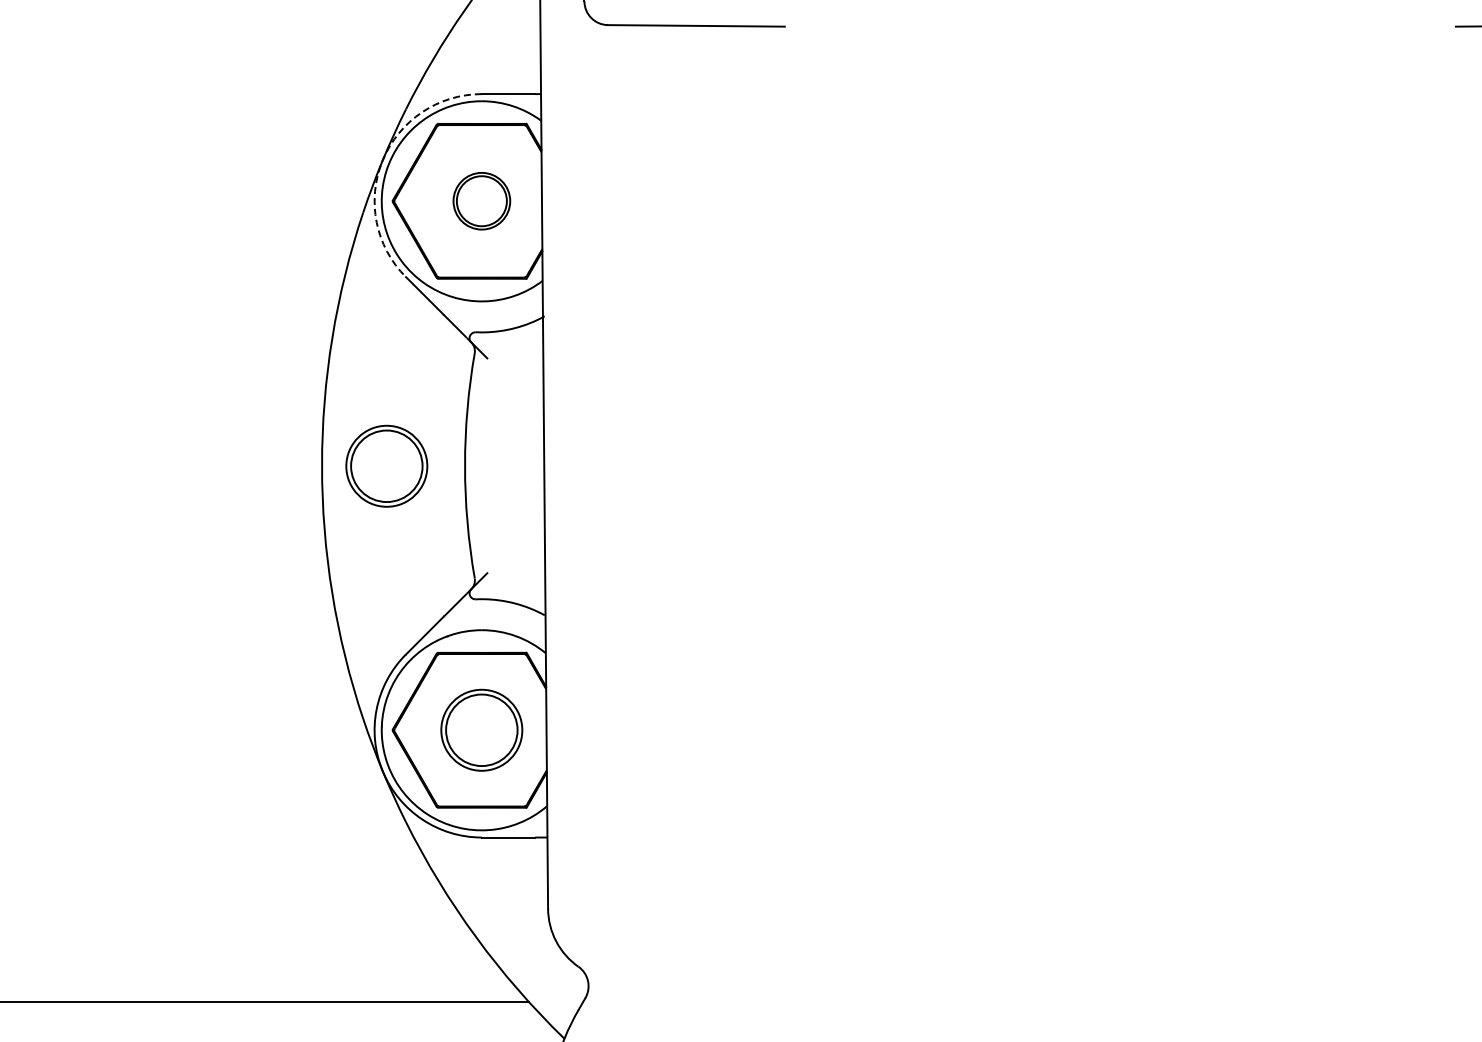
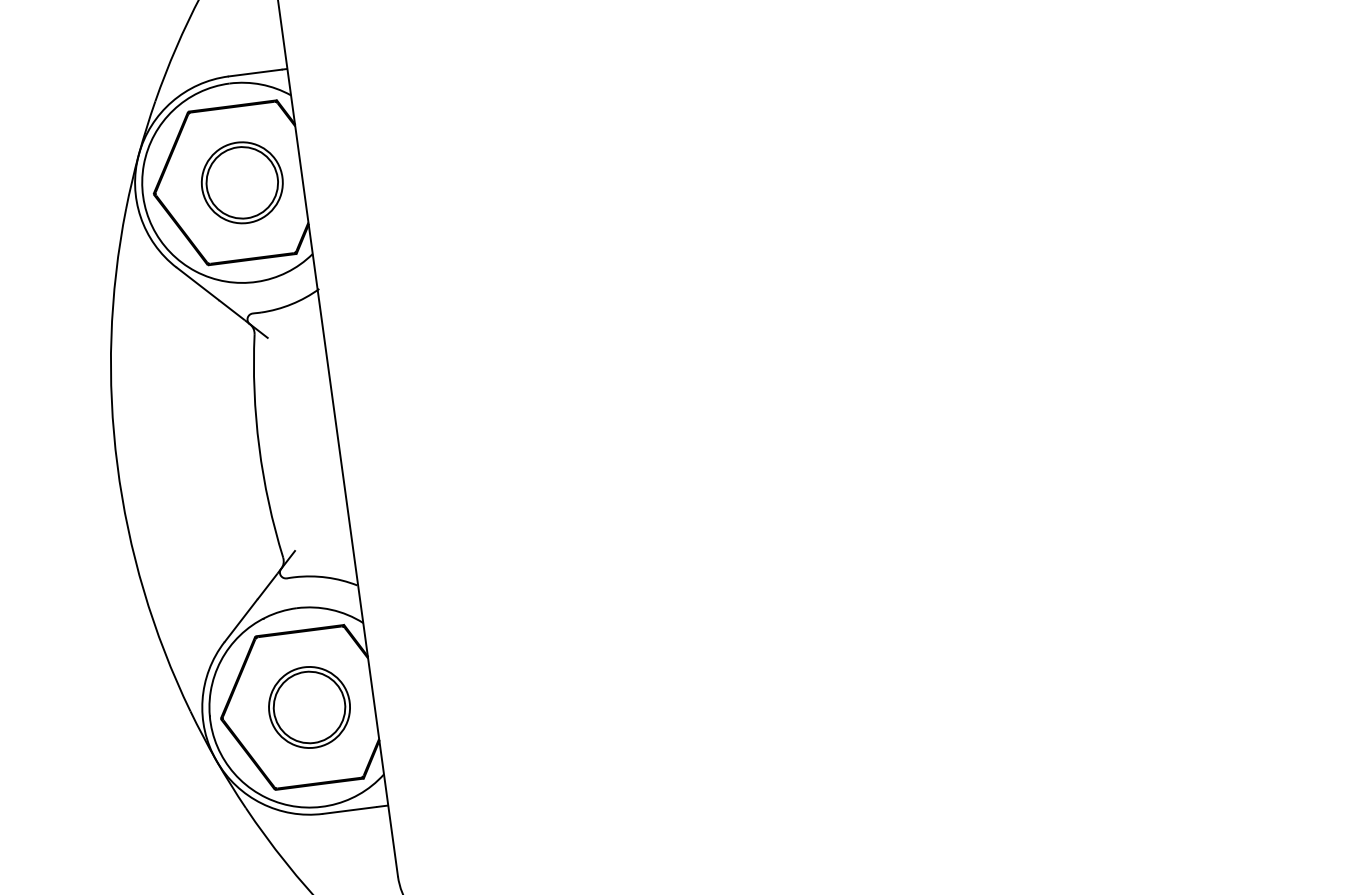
arc: (382, 160) -> (138, 154), dashed -> solid
part: (481, 200) -> (241, 182), size x1.43
part: (386, 465) -> (181, 456), removed

